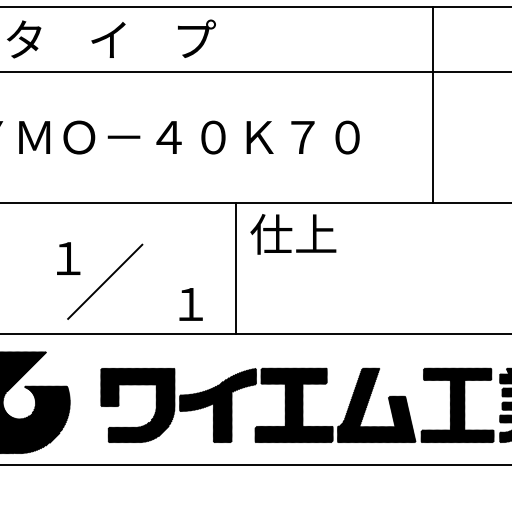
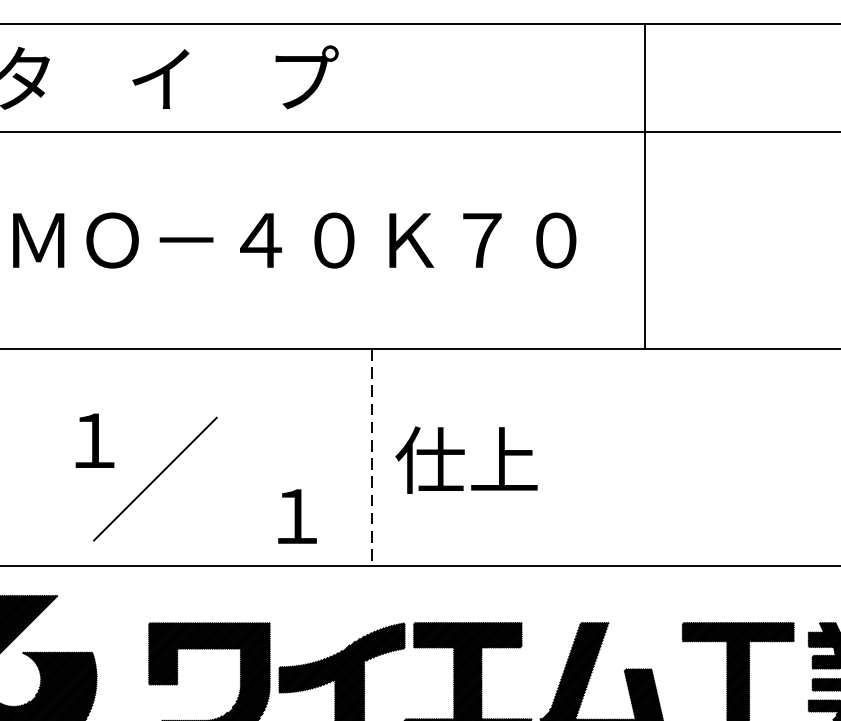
line: (432, 104) -> (643, 185), moved
text: (293, 234) -> (466, 460), moved
line: (236, 268) -> (372, 457), solid -> dashed

